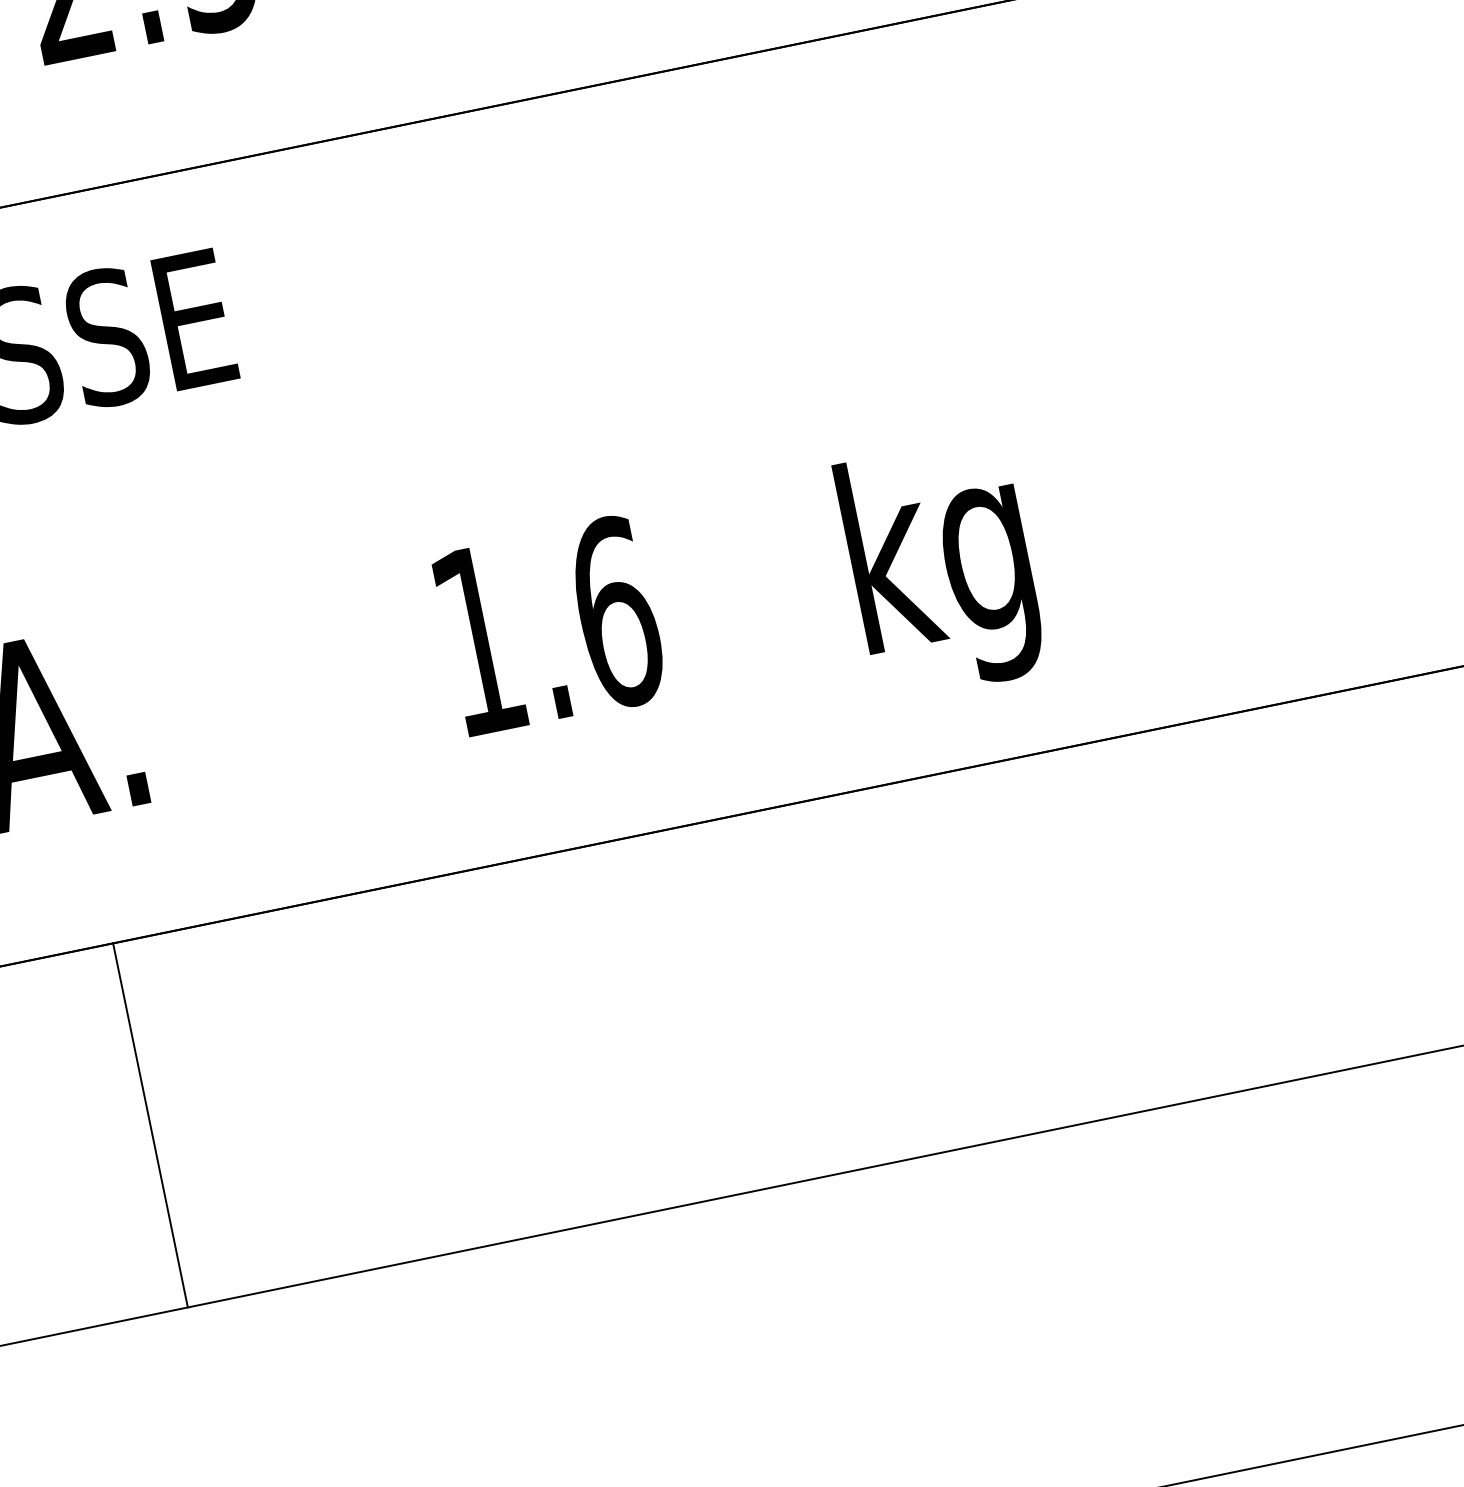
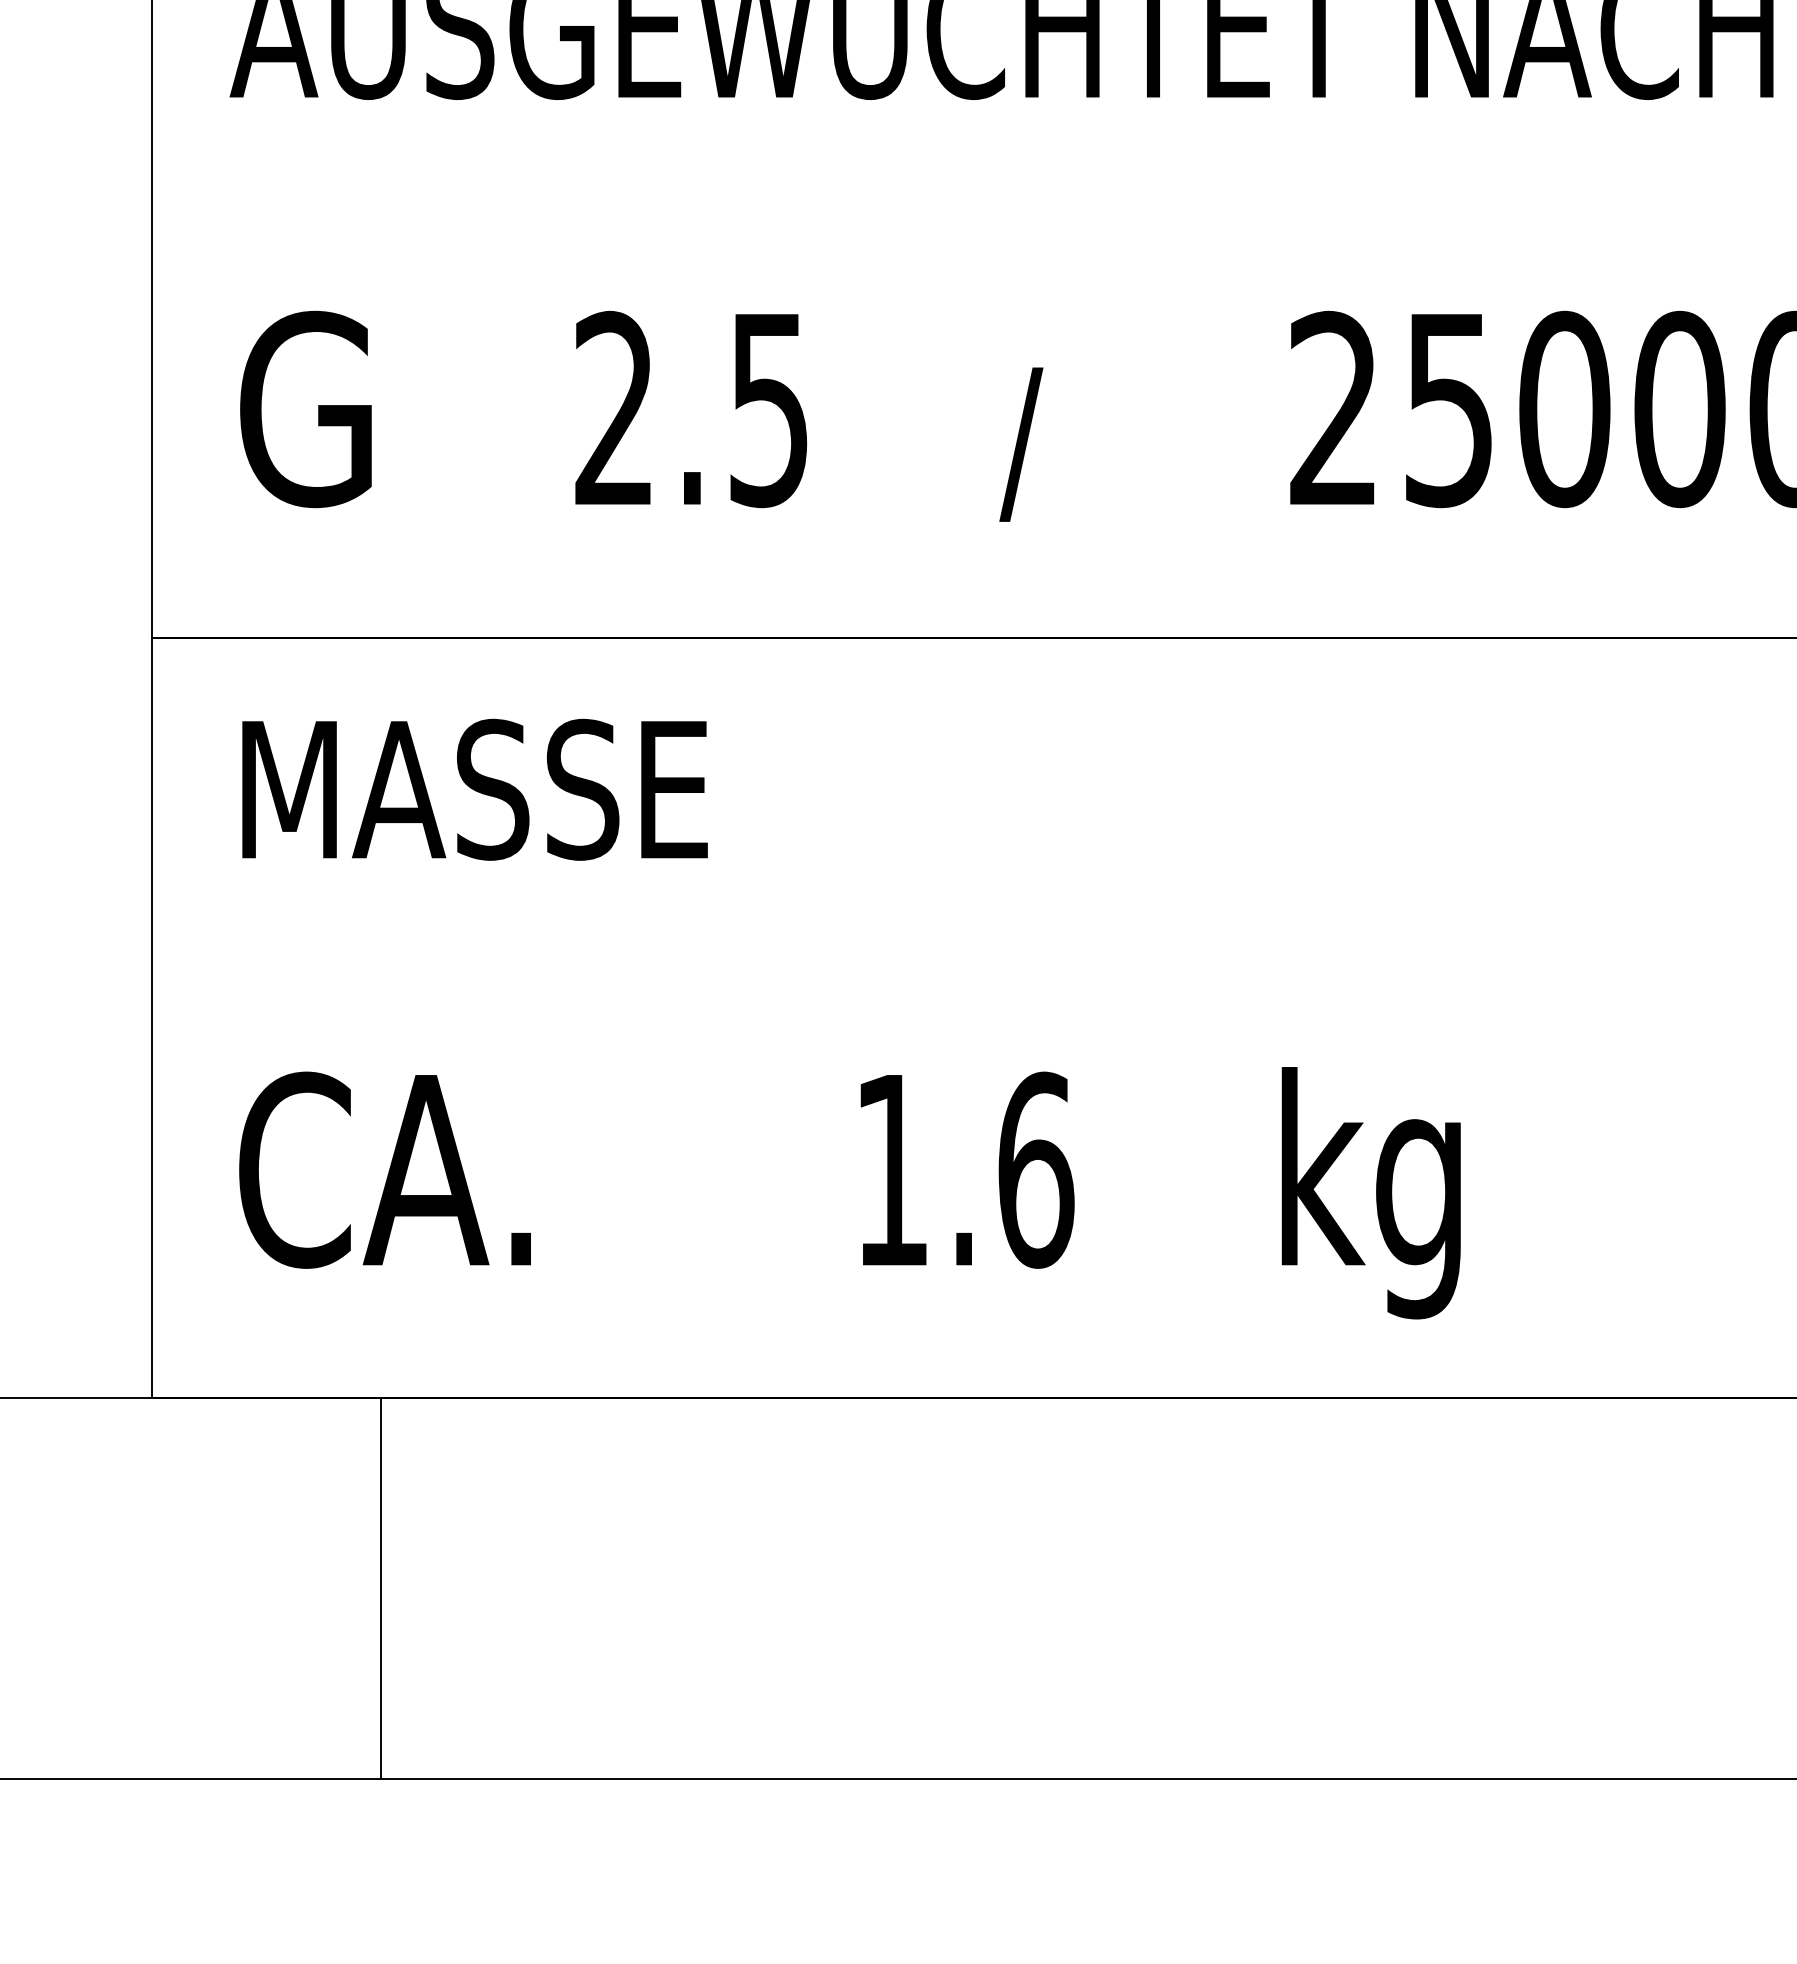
line: (150, 1125) -> (380, 1588), moved

